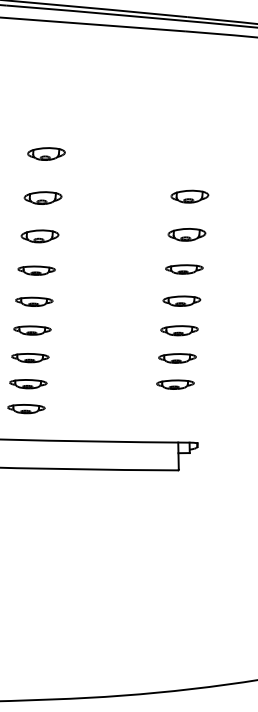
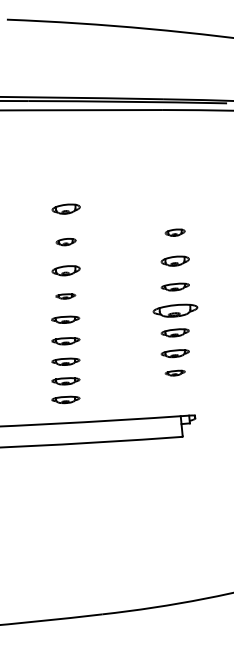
part: (188, 196) -> (174, 232), size x0.7
part: (42, 197) -> (65, 241), size x0.7
part: (36, 270) -> (65, 296), size x0.7
part: (180, 300) -> (174, 310), size x1.6
part: (174, 383) -> (174, 372), size x0.7

